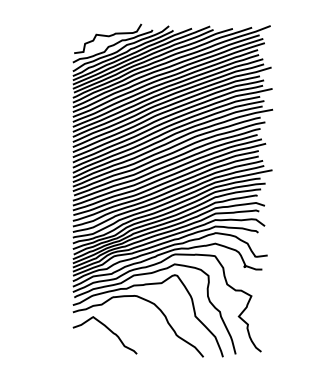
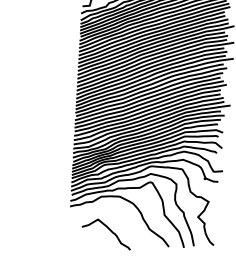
curve: (108, 330) -> (109, 230), moved

